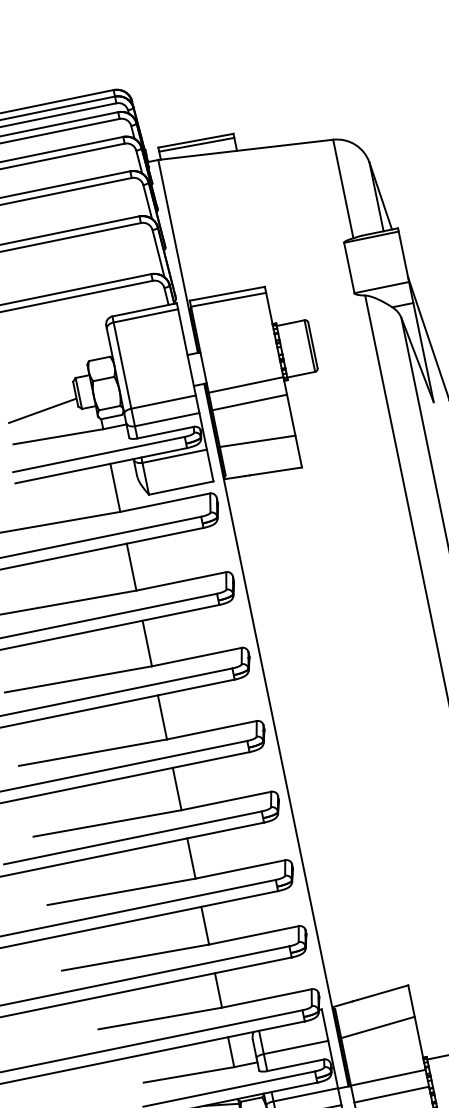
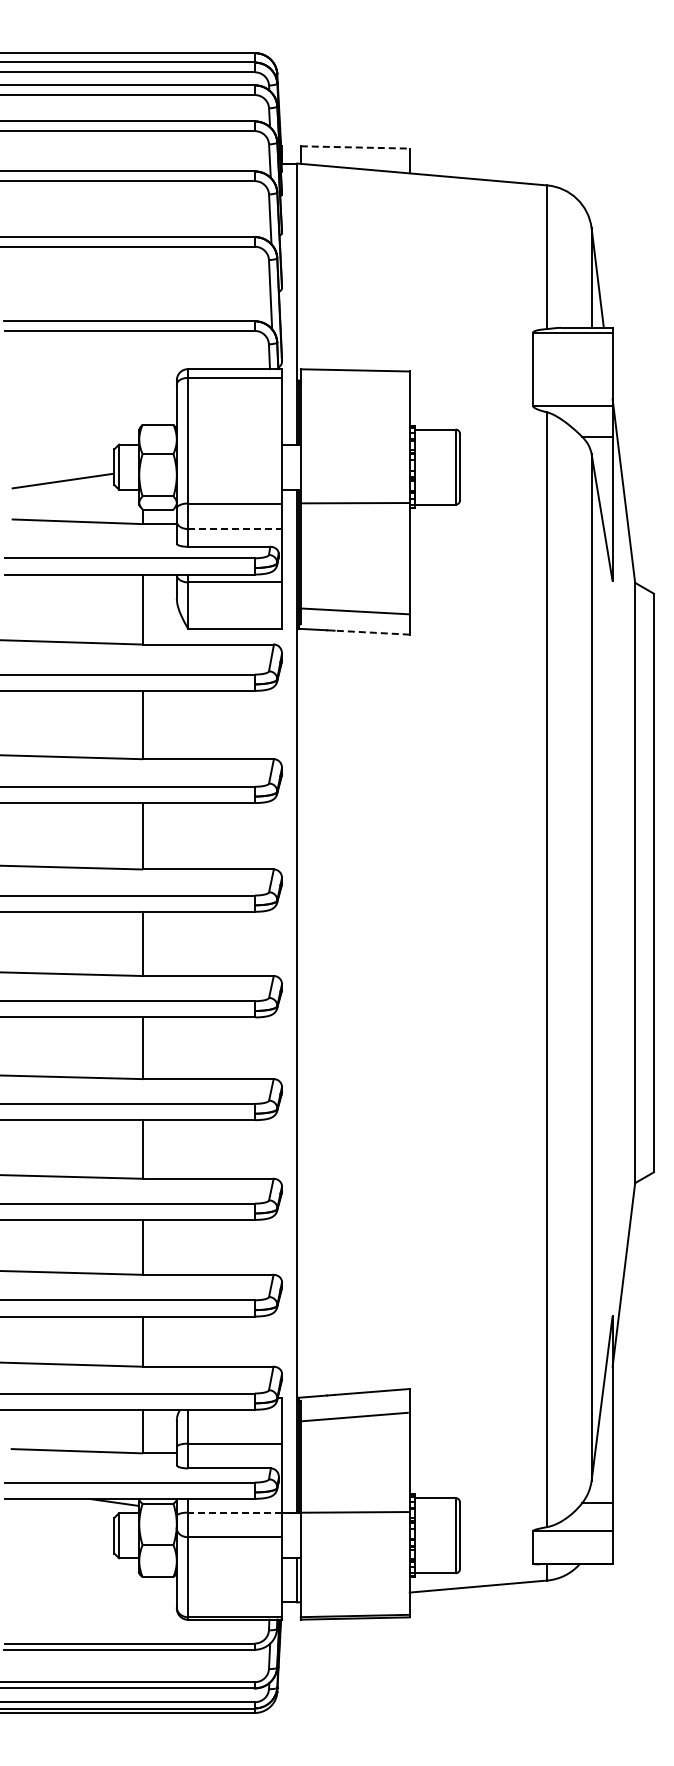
line: (196, 140) -> (355, 147), solid -> dashed
line: (196, 144) -> (354, 153), removed
line: (228, 300) -> (354, 379), removed
line: (249, 402) -> (354, 528), removed
line: (167, 419) -> (235, 529), solid -> dashed
line: (257, 441) -> (353, 611), moved
line: (276, 471) -> (372, 632), solid -> dashed
line: (377, 1027) -> (352, 1416), moved
line: (306, 1094) -> (235, 1512), solid -> dashed
line: (391, 1094) -> (354, 1536), removed

